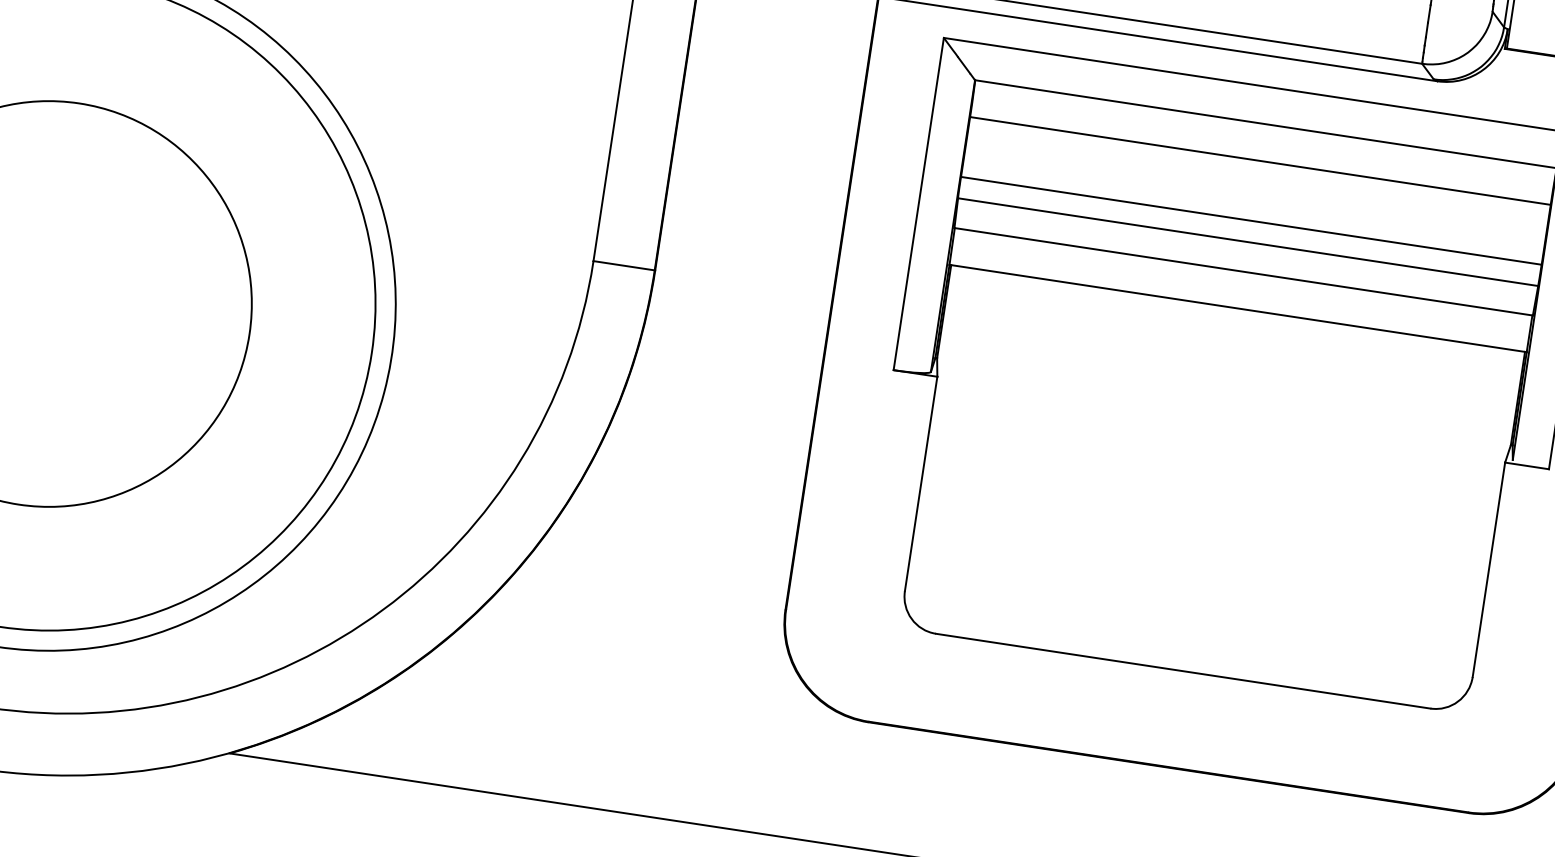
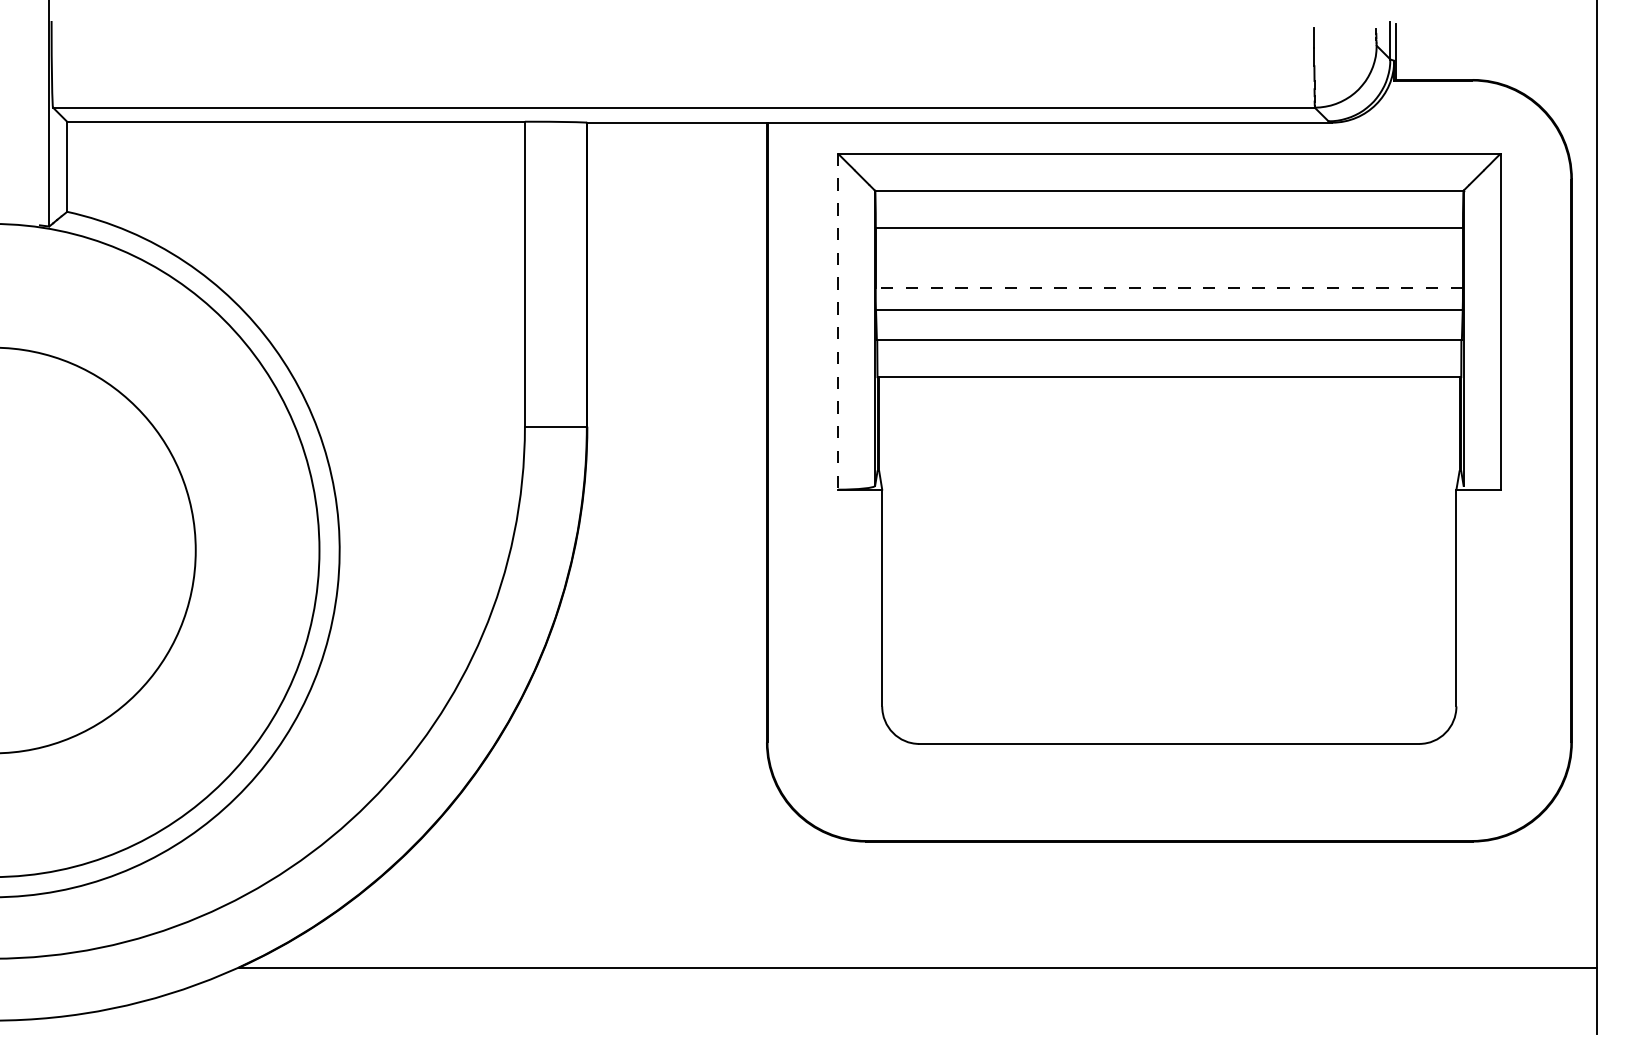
line: (919, 203) -> (838, 321), solid -> dashed
line: (1251, 220) -> (1169, 288), solid -> dashed

